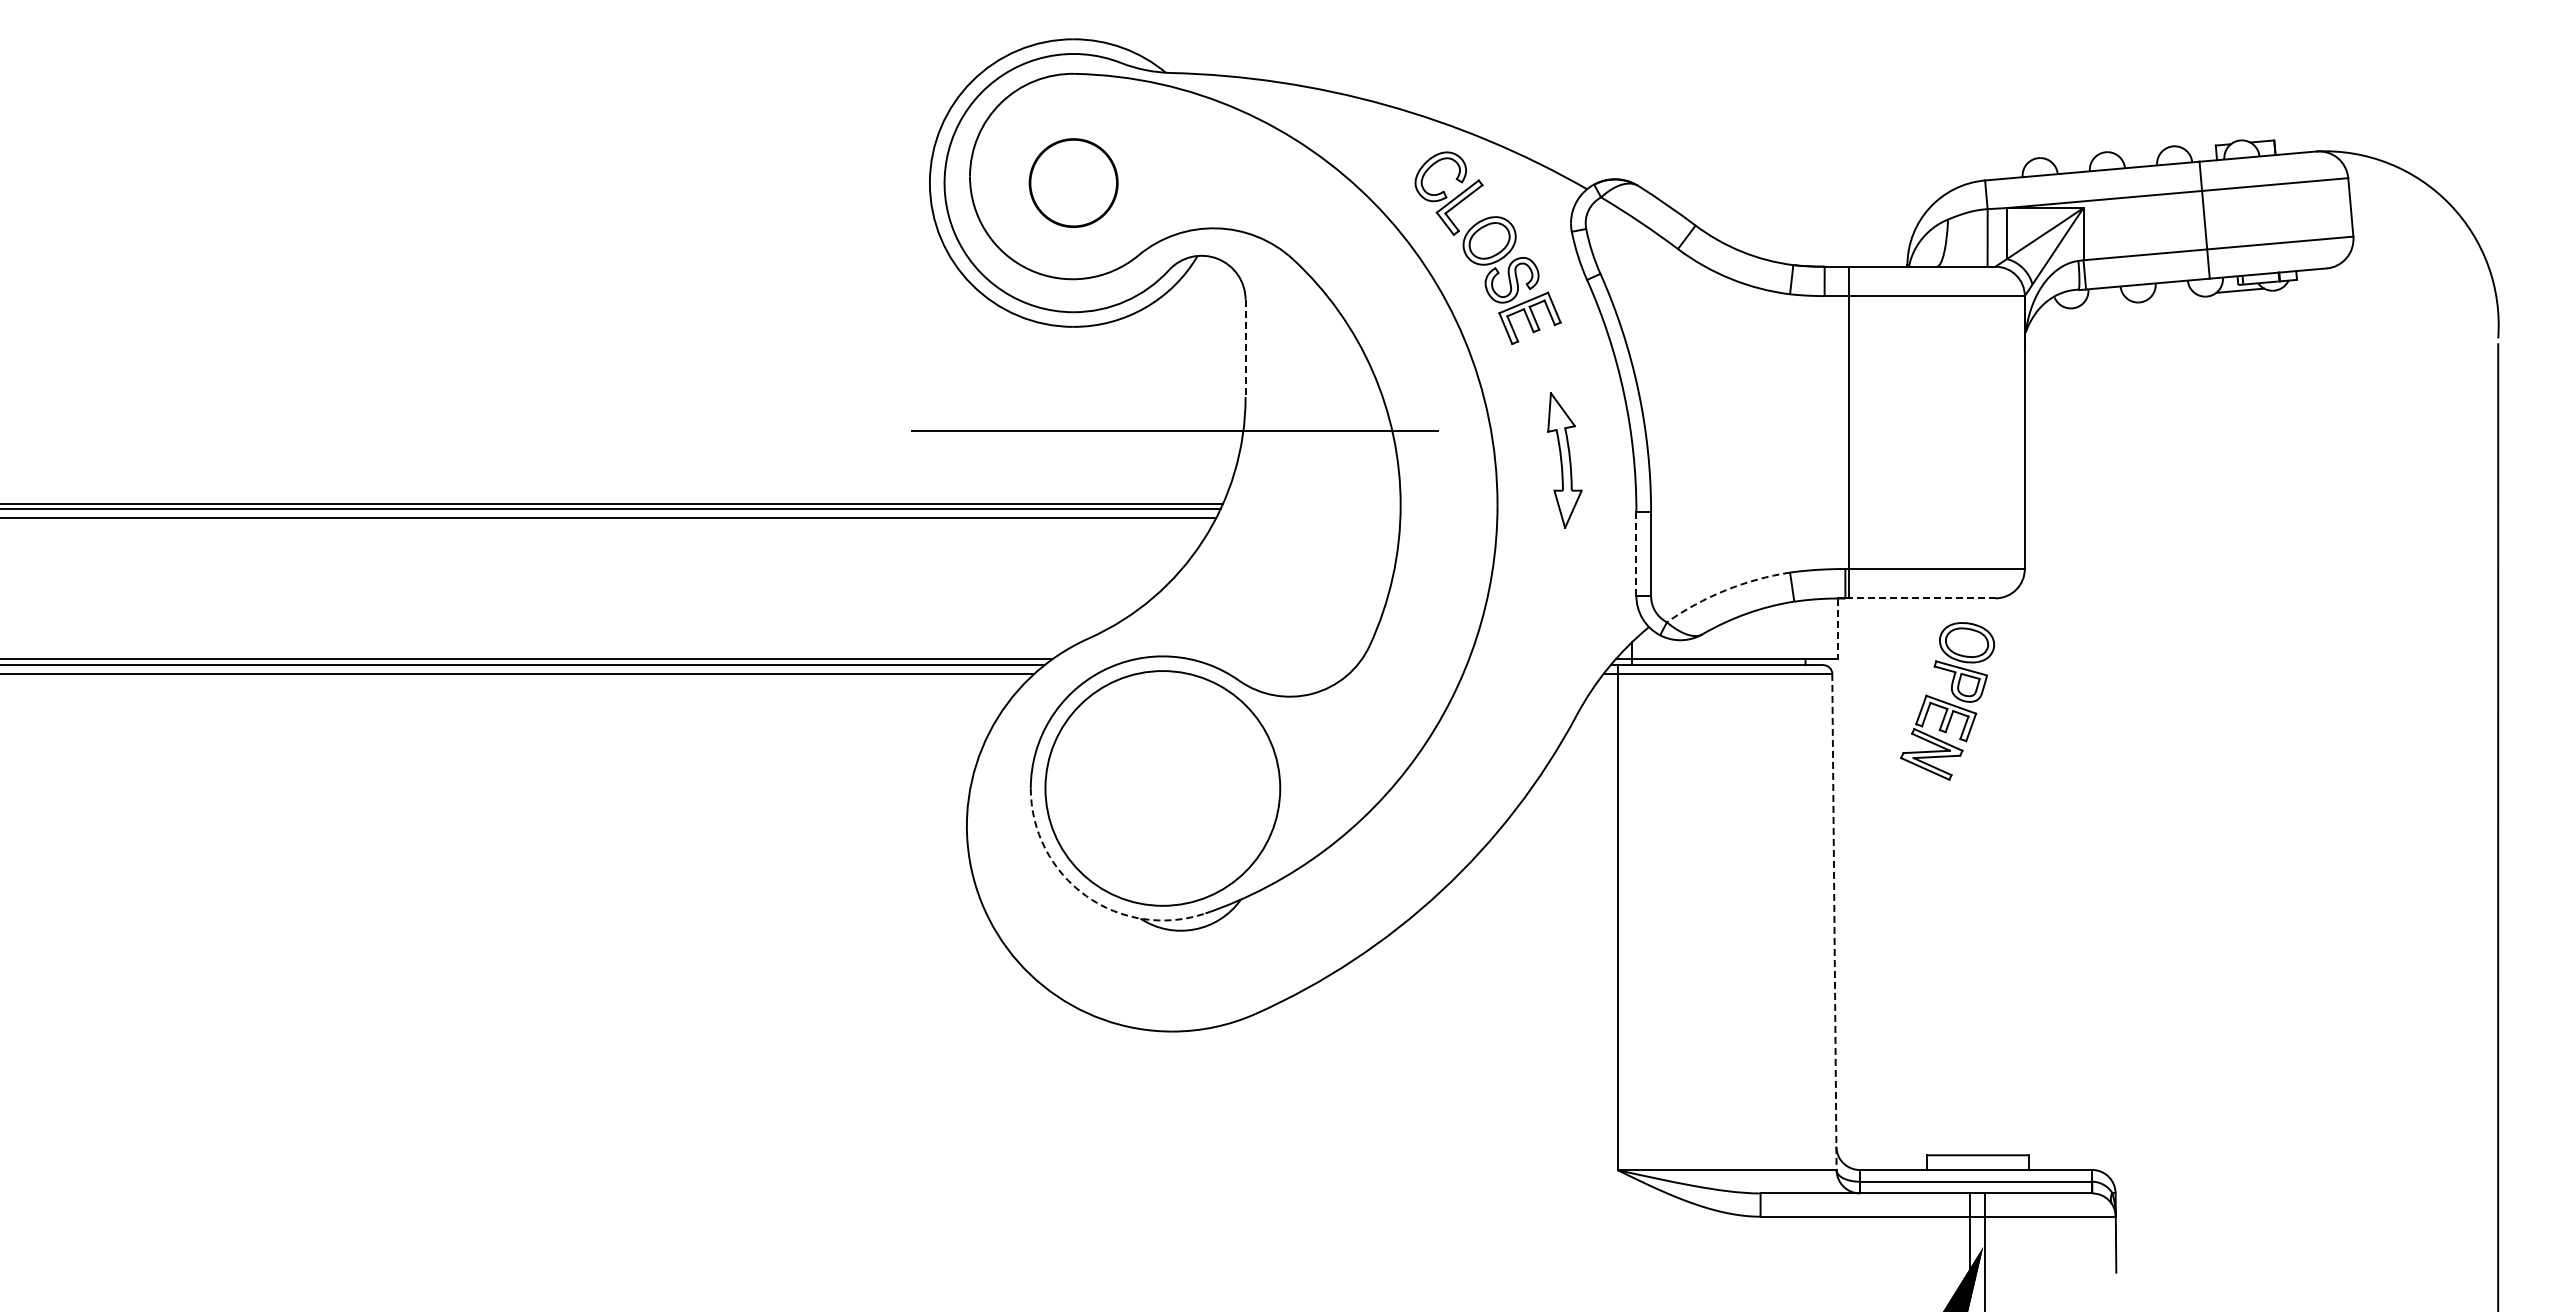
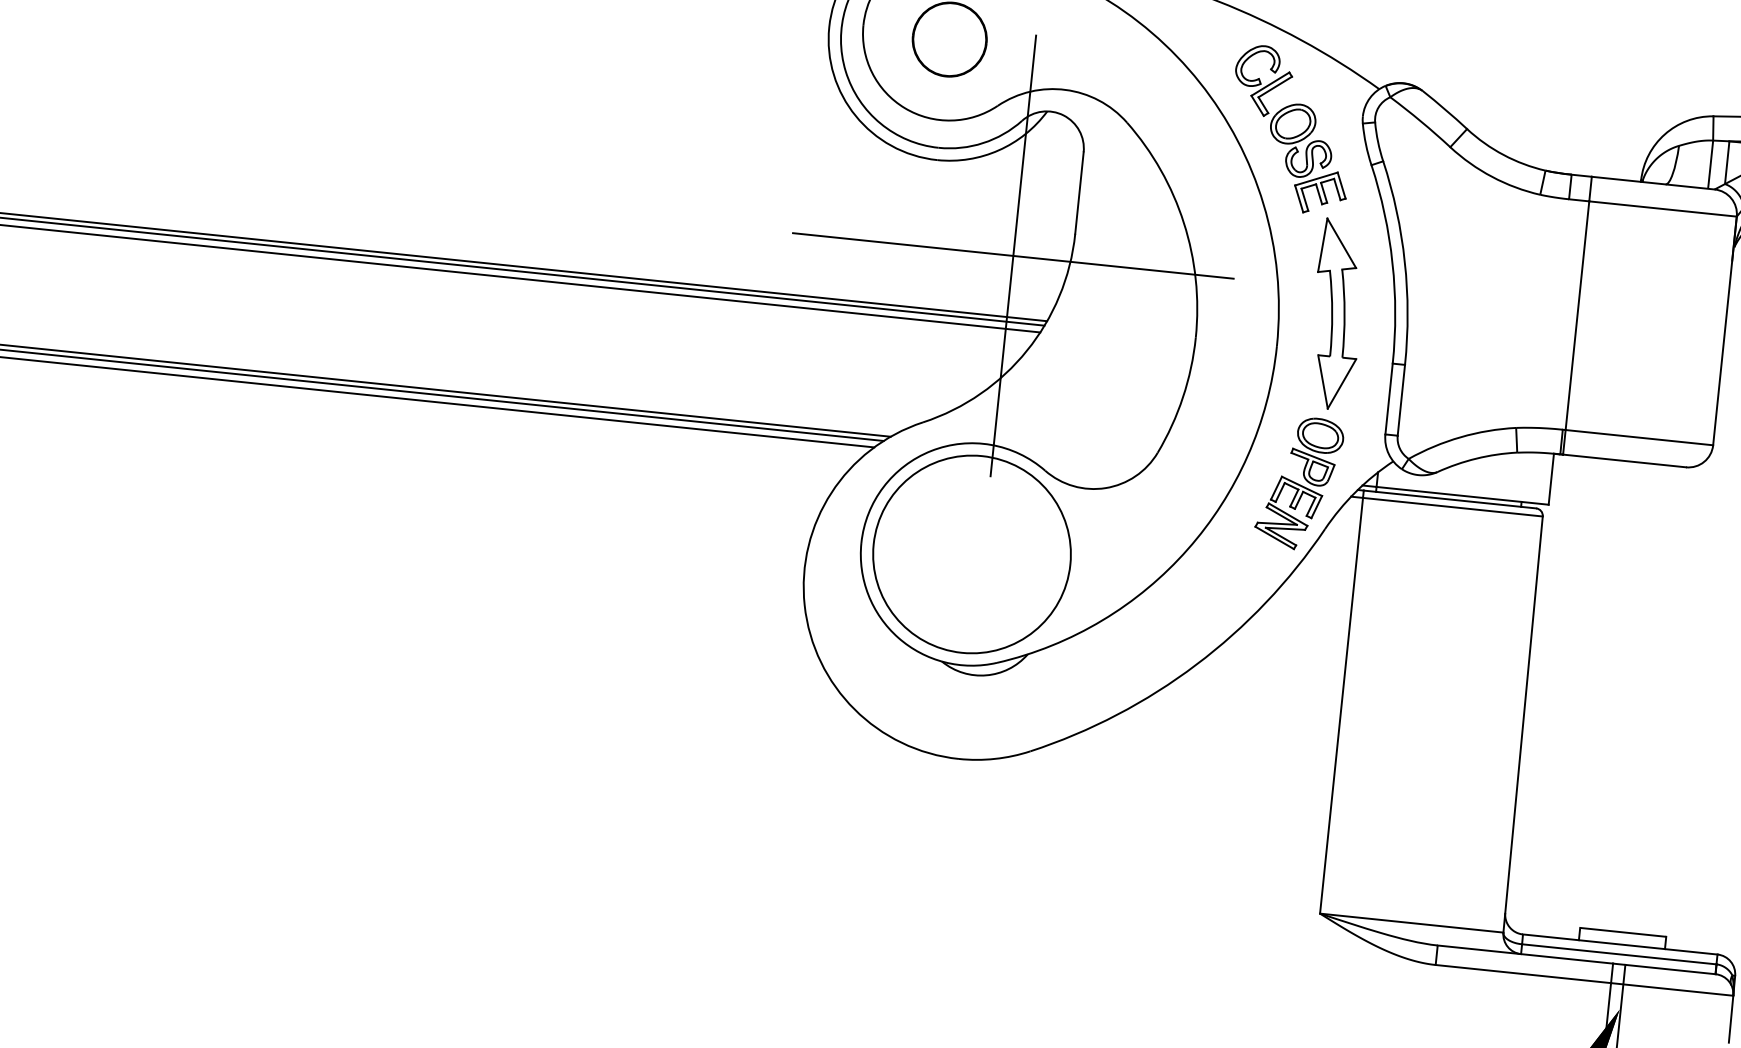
line: (1245, 348) -> (1079, 193), dashed -> solid
line: (1175, 430) -> (1013, 255), added
part: (1564, 460) -> (1336, 314), size x1.67
line: (1636, 554) -> (1389, 399), dashed -> solid
arc: (1725, 590) -> (1460, 437), dashed -> solid
line: (1921, 598) -> (1624, 461), dashed -> solid
line: (1837, 629) -> (1550, 479), dashed -> solid
part: (1947, 701) -> (1299, 483), moved
arc: (1086, 895) -> (898, 637), dashed -> solid
line: (1834, 922) -> (1523, 724), dashed -> solid

